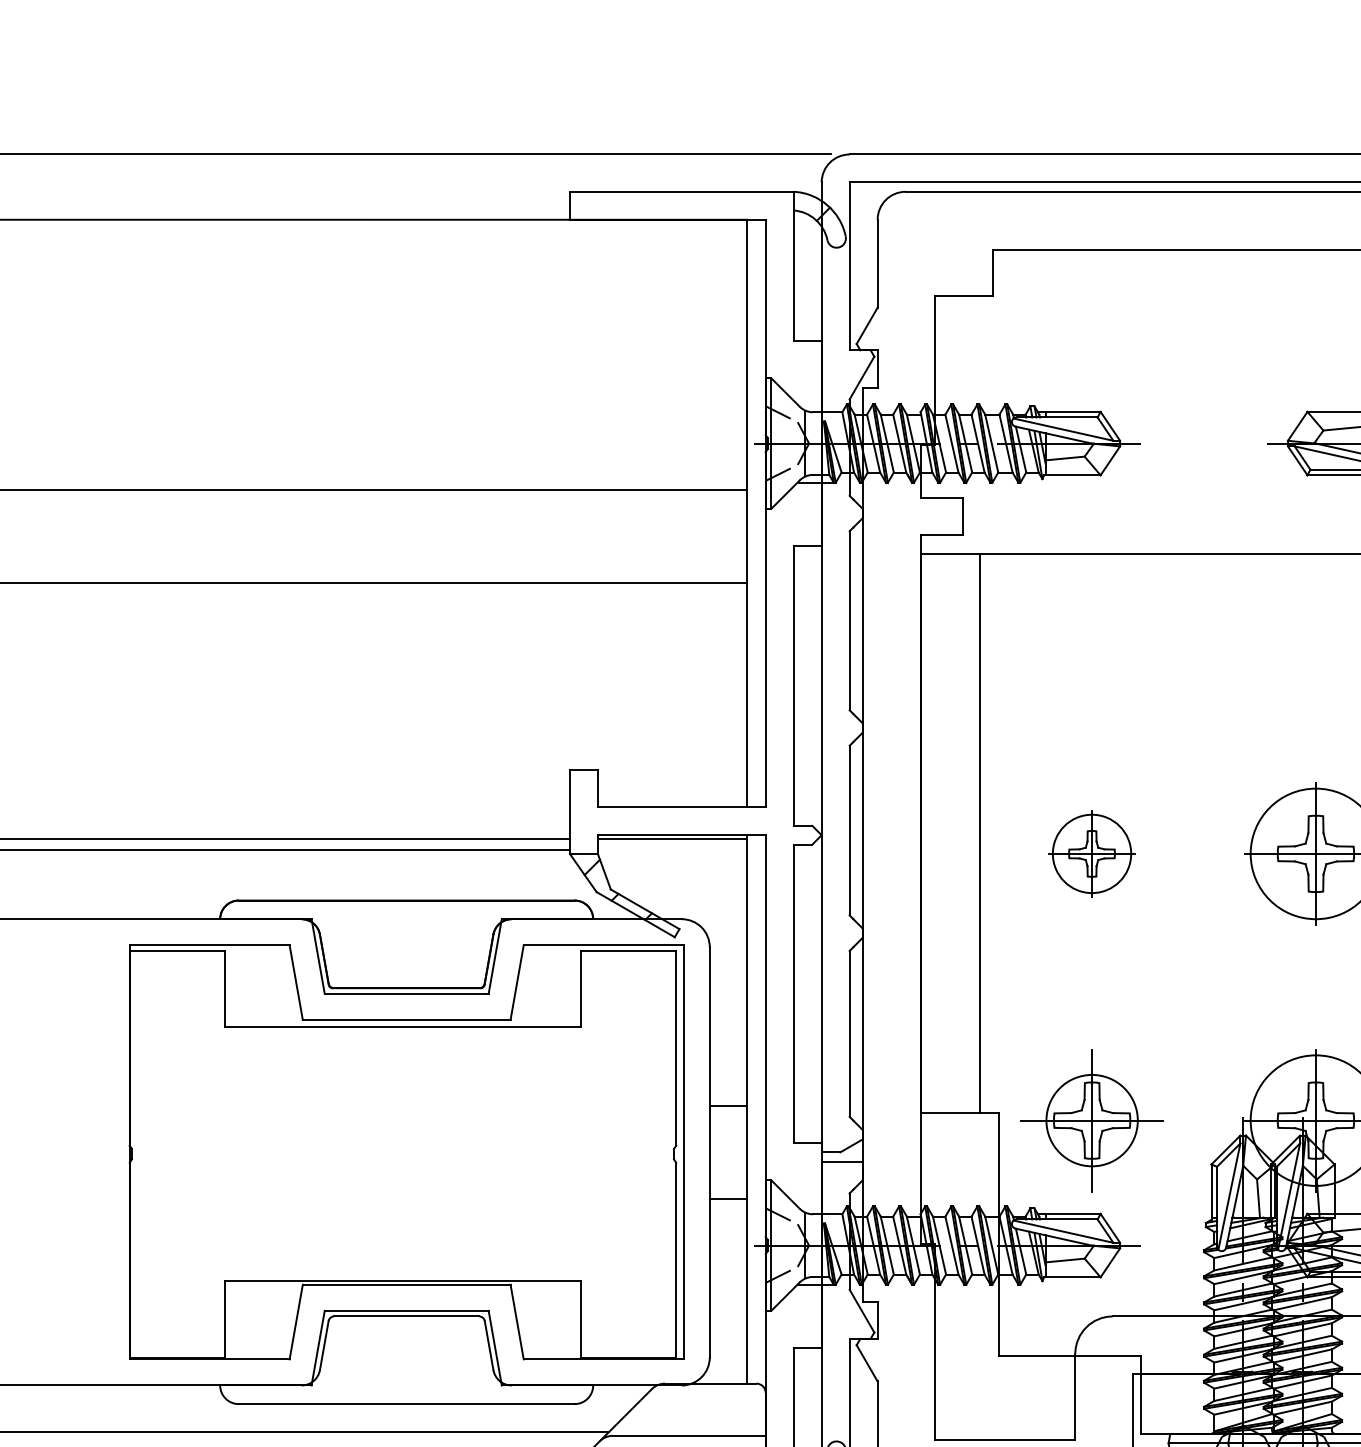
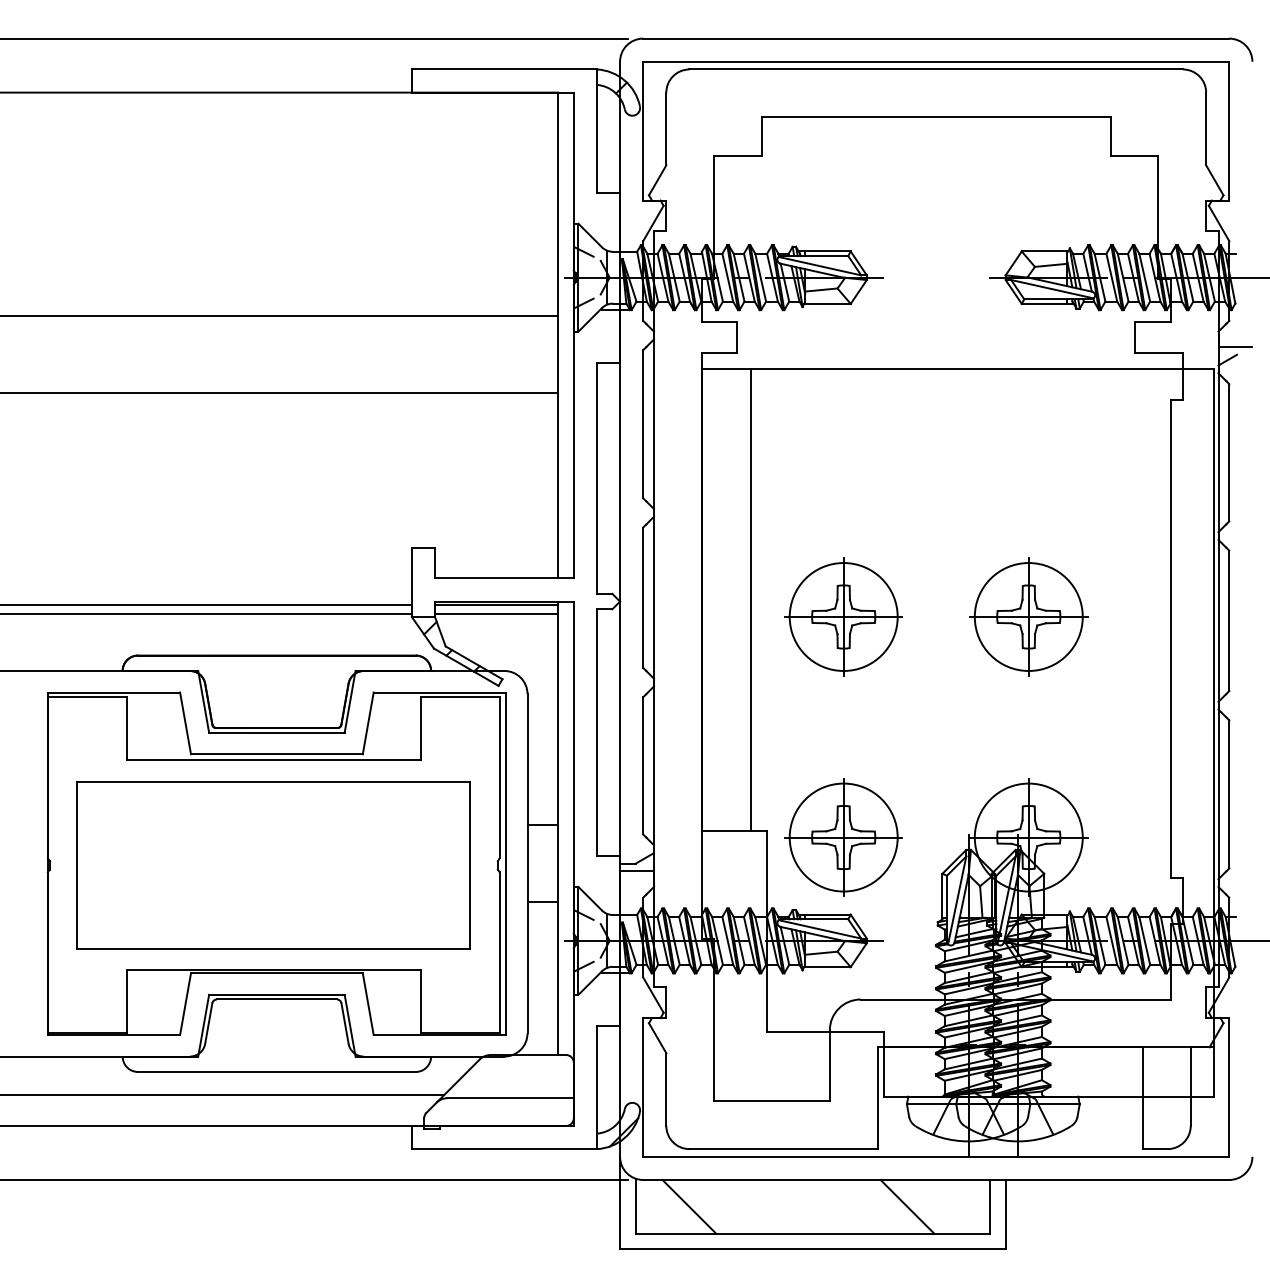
line: (672, 849) -> (496, 613), added
part: (1091, 853) -> (843, 616), size x1.67
circle: (1091, 1120) -> (843, 837), size x1.43
part: (402, 1154) -> (273, 865), added

